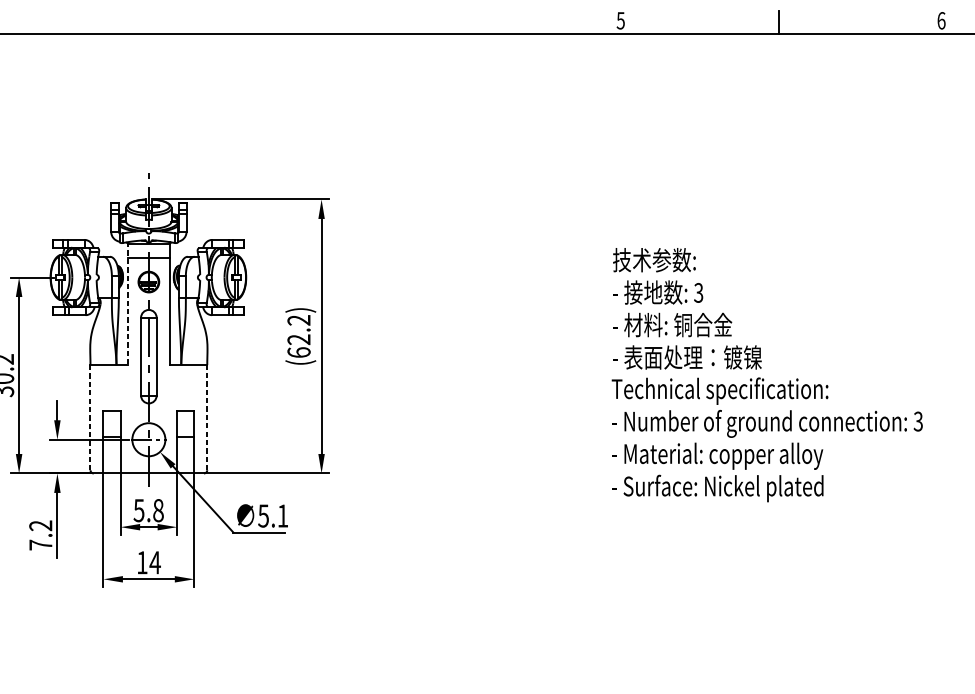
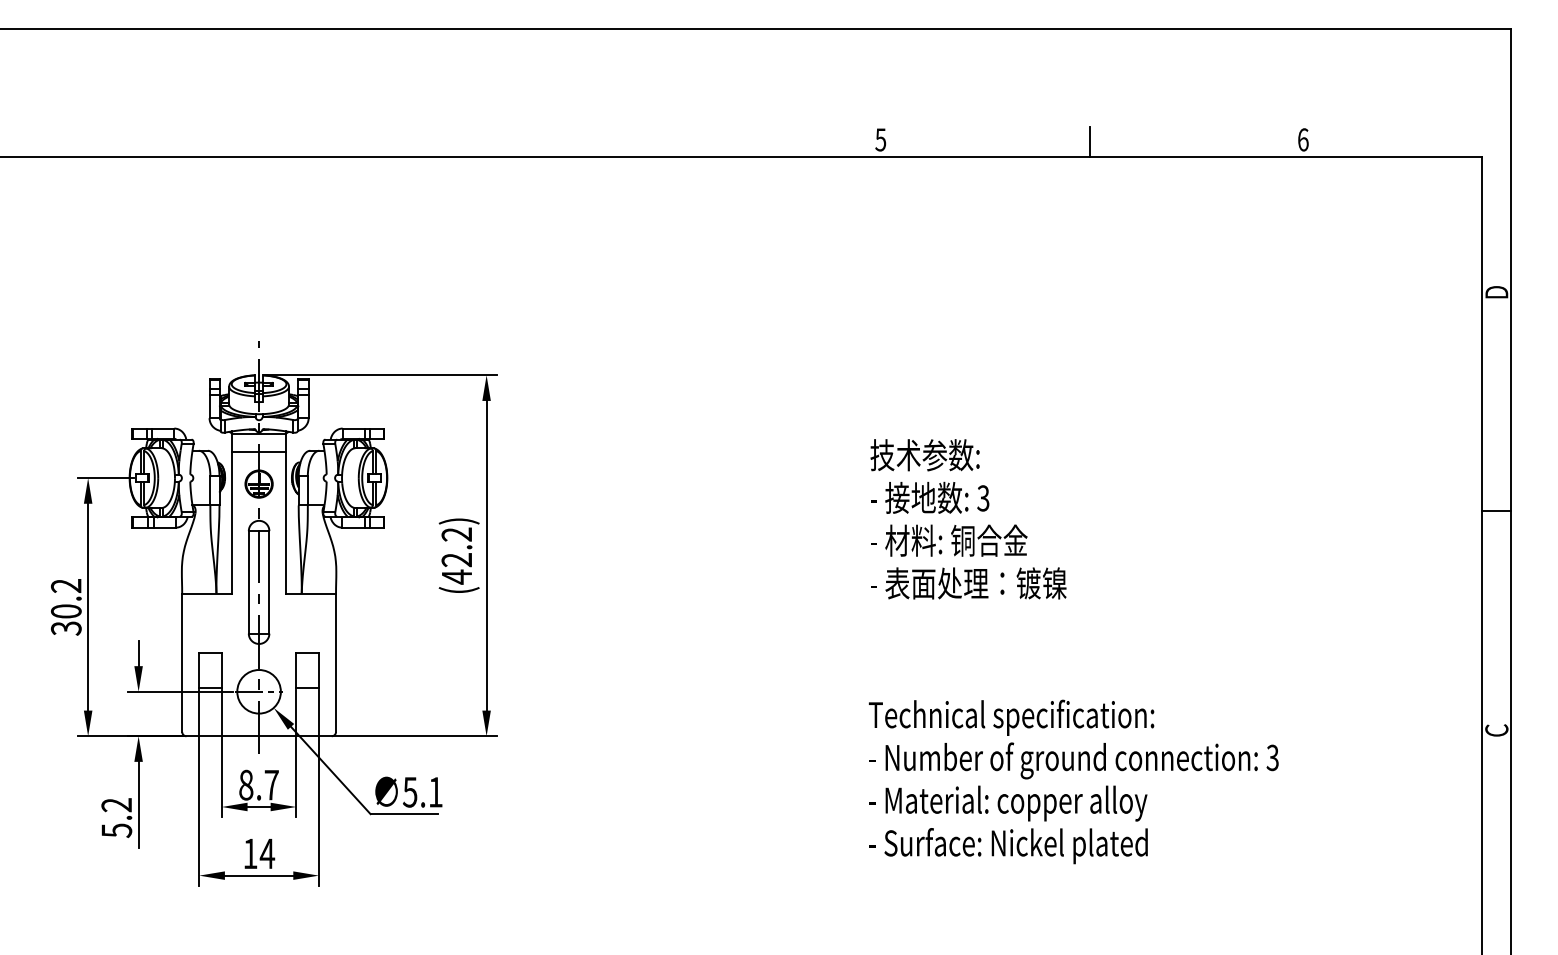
line: (127, 304) -> (231, 513), dashed -> solid
text: (298, 352) -> (456, 576), (62.2) -> (42.2)
line: (207, 417) -> (336, 662), dashed -> solid
line: (90, 418) -> (182, 663), dashed -> solid
text: (767, 439) -> (1073, 781), moved
text: (148, 510) -> (258, 784), 5.8 -> 8.7
text: (40, 545) -> (116, 830), 7.2 -> 5.2

